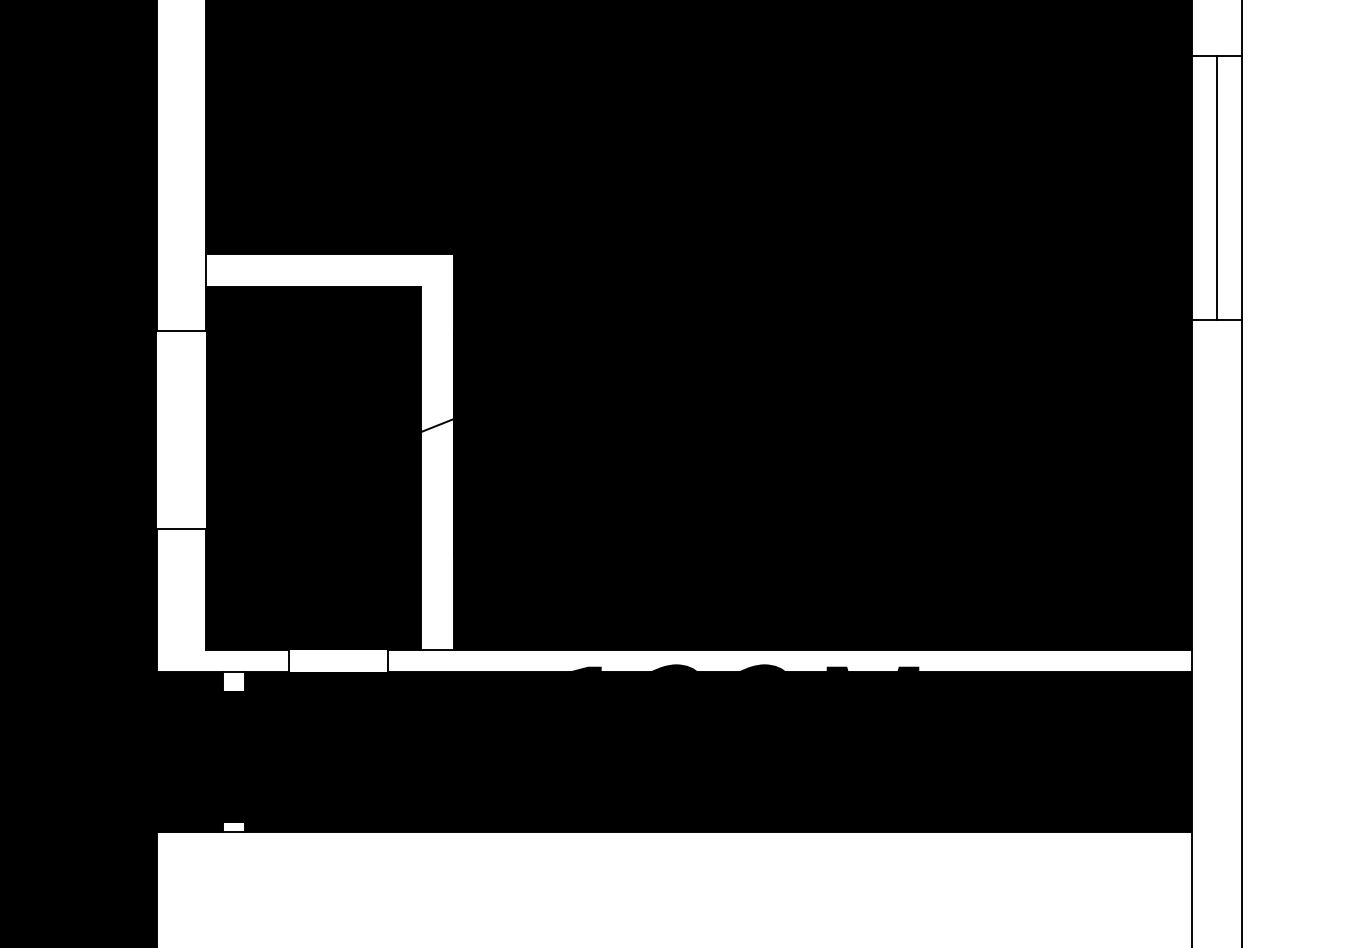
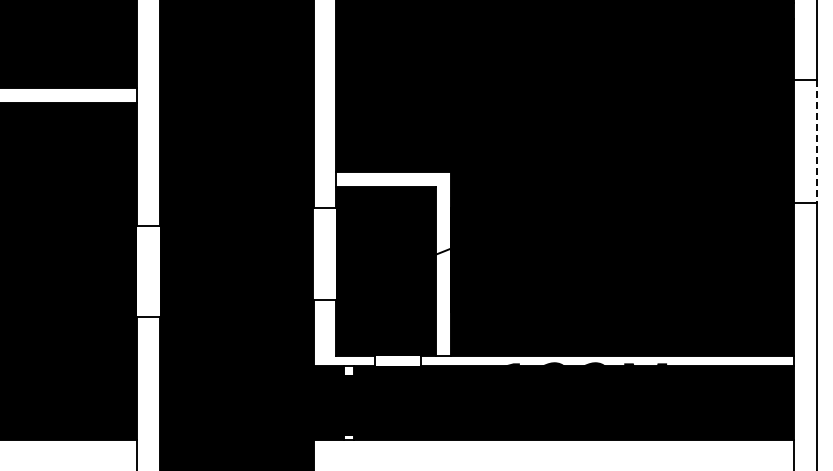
line: (1217, 188) -> (805, 141), removed
line: (1241, 188) -> (816, 141), solid -> dashed

